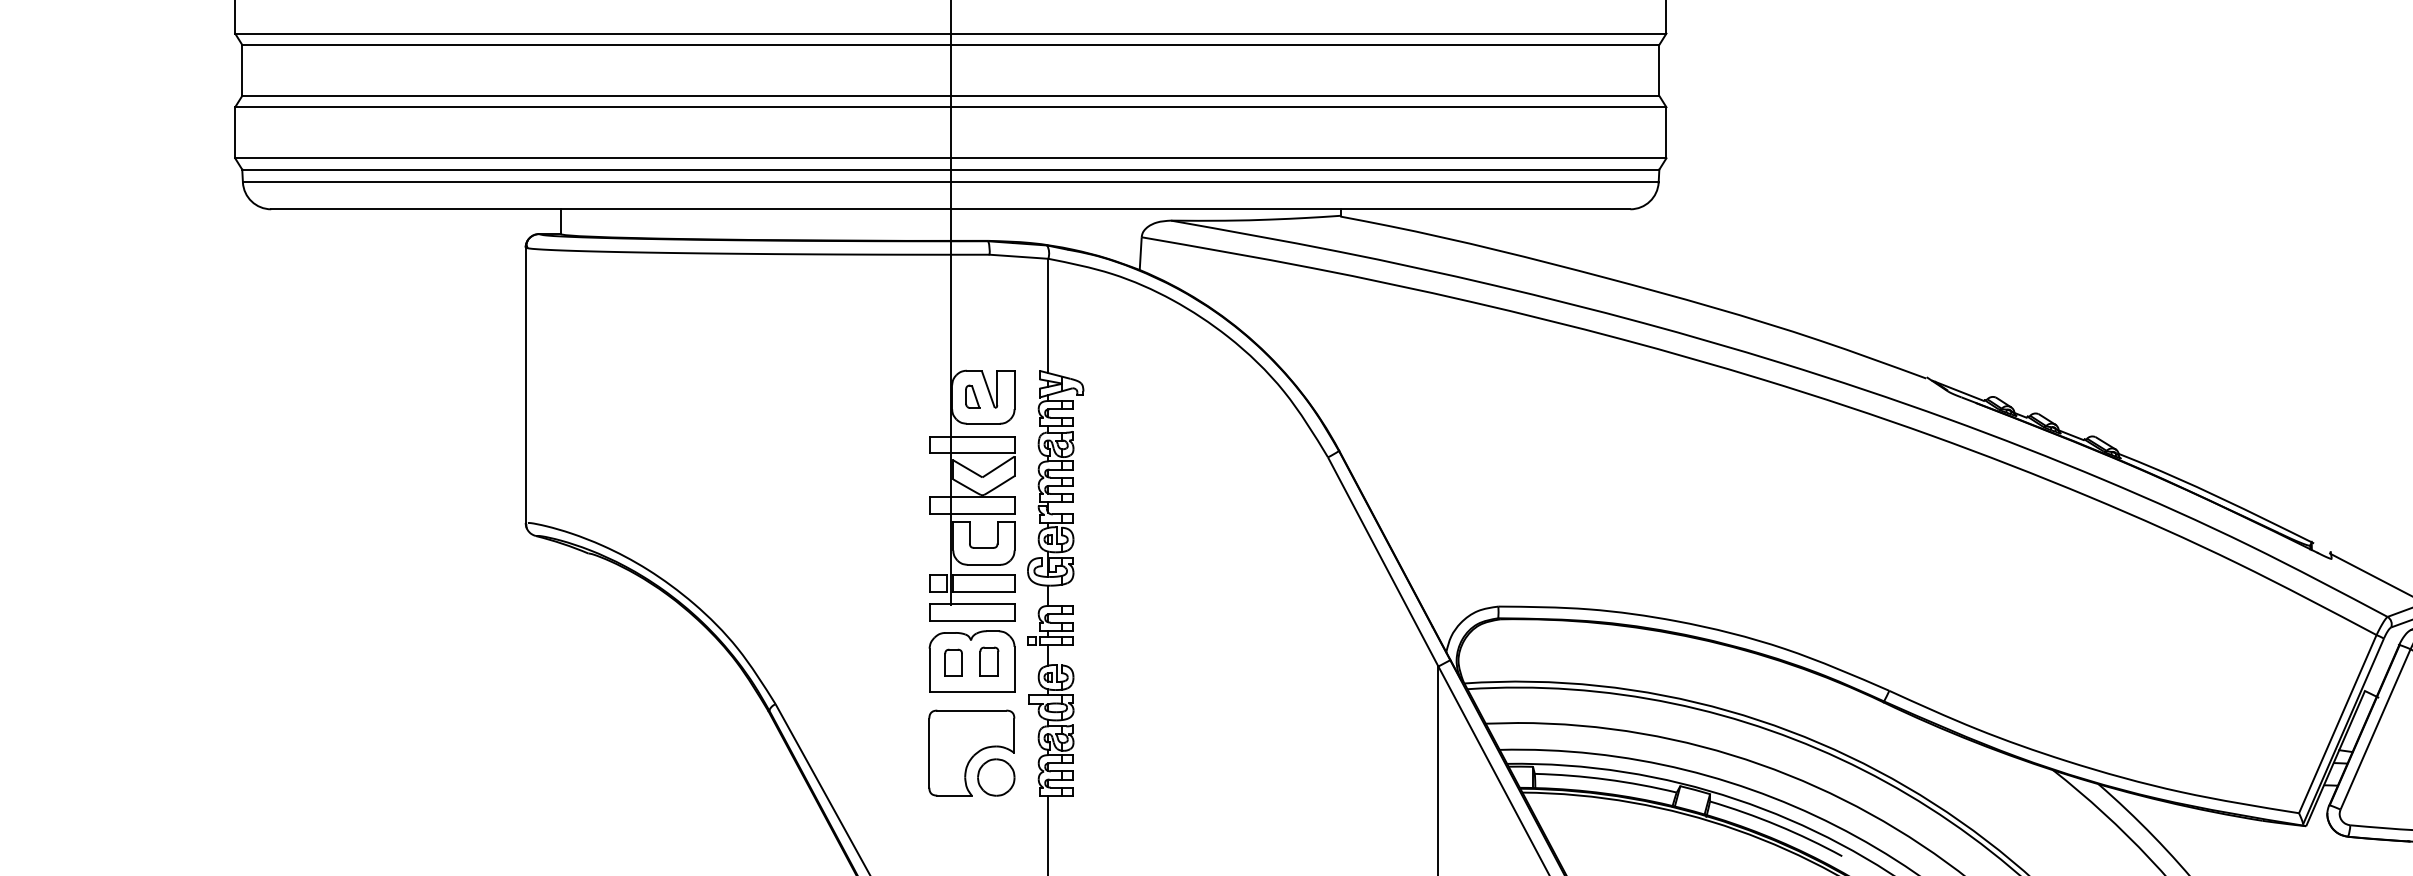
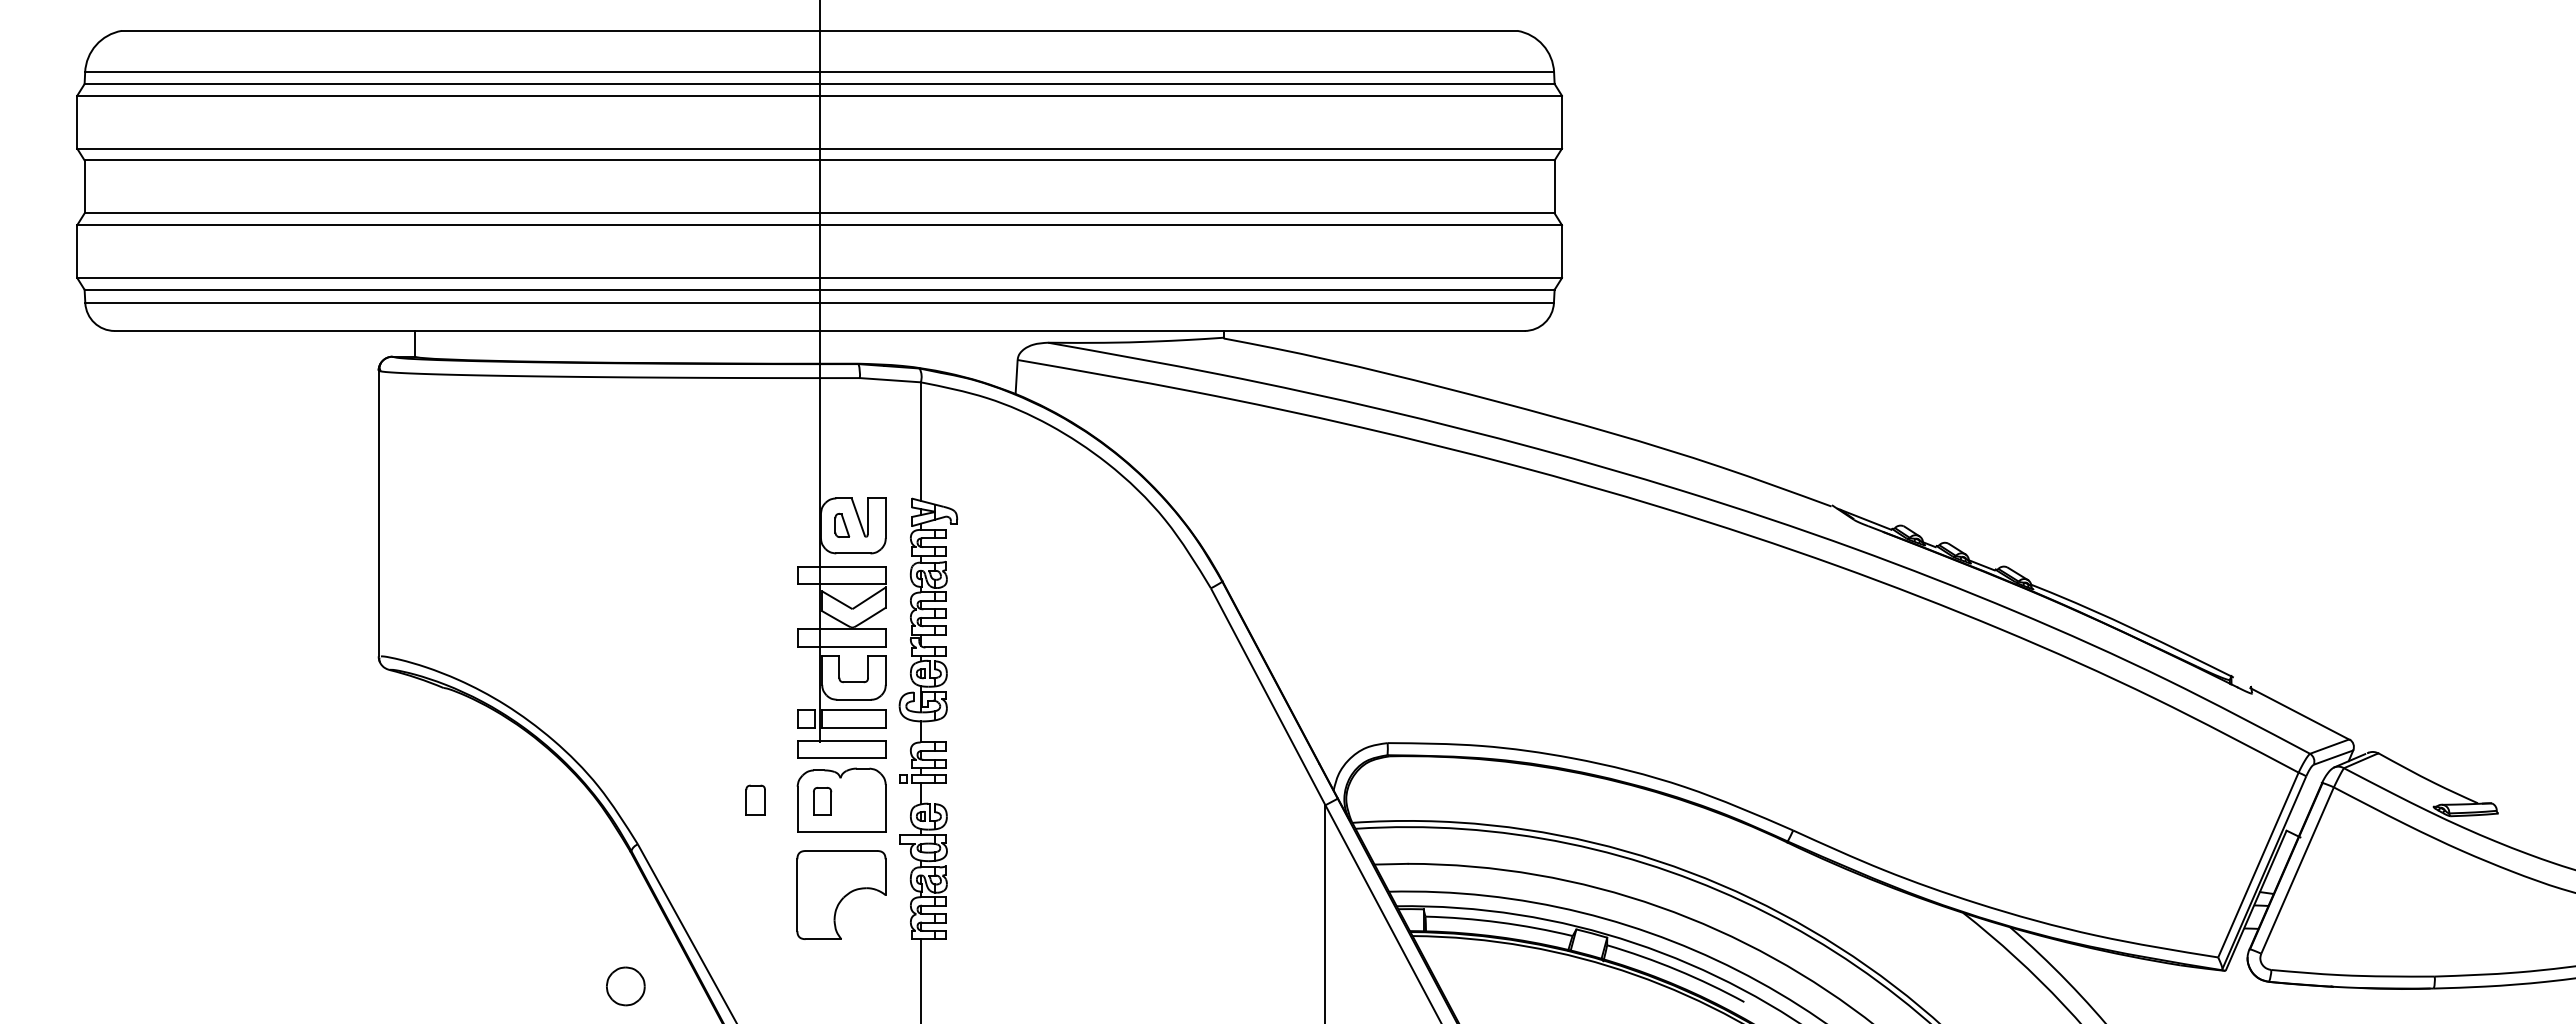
part: (989, 660) -> (755, 799), moved
part: (995, 777) -> (625, 986), moved

